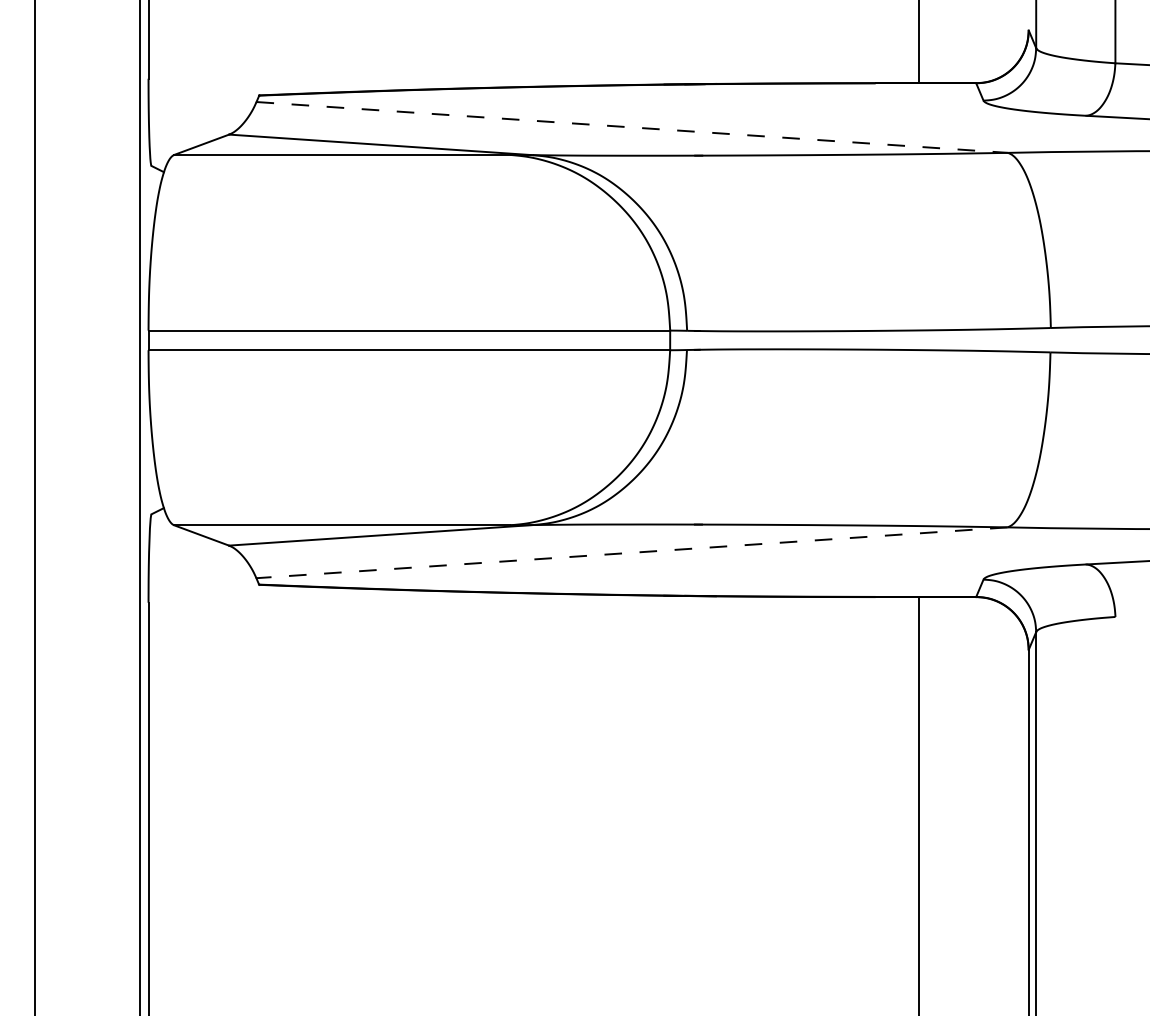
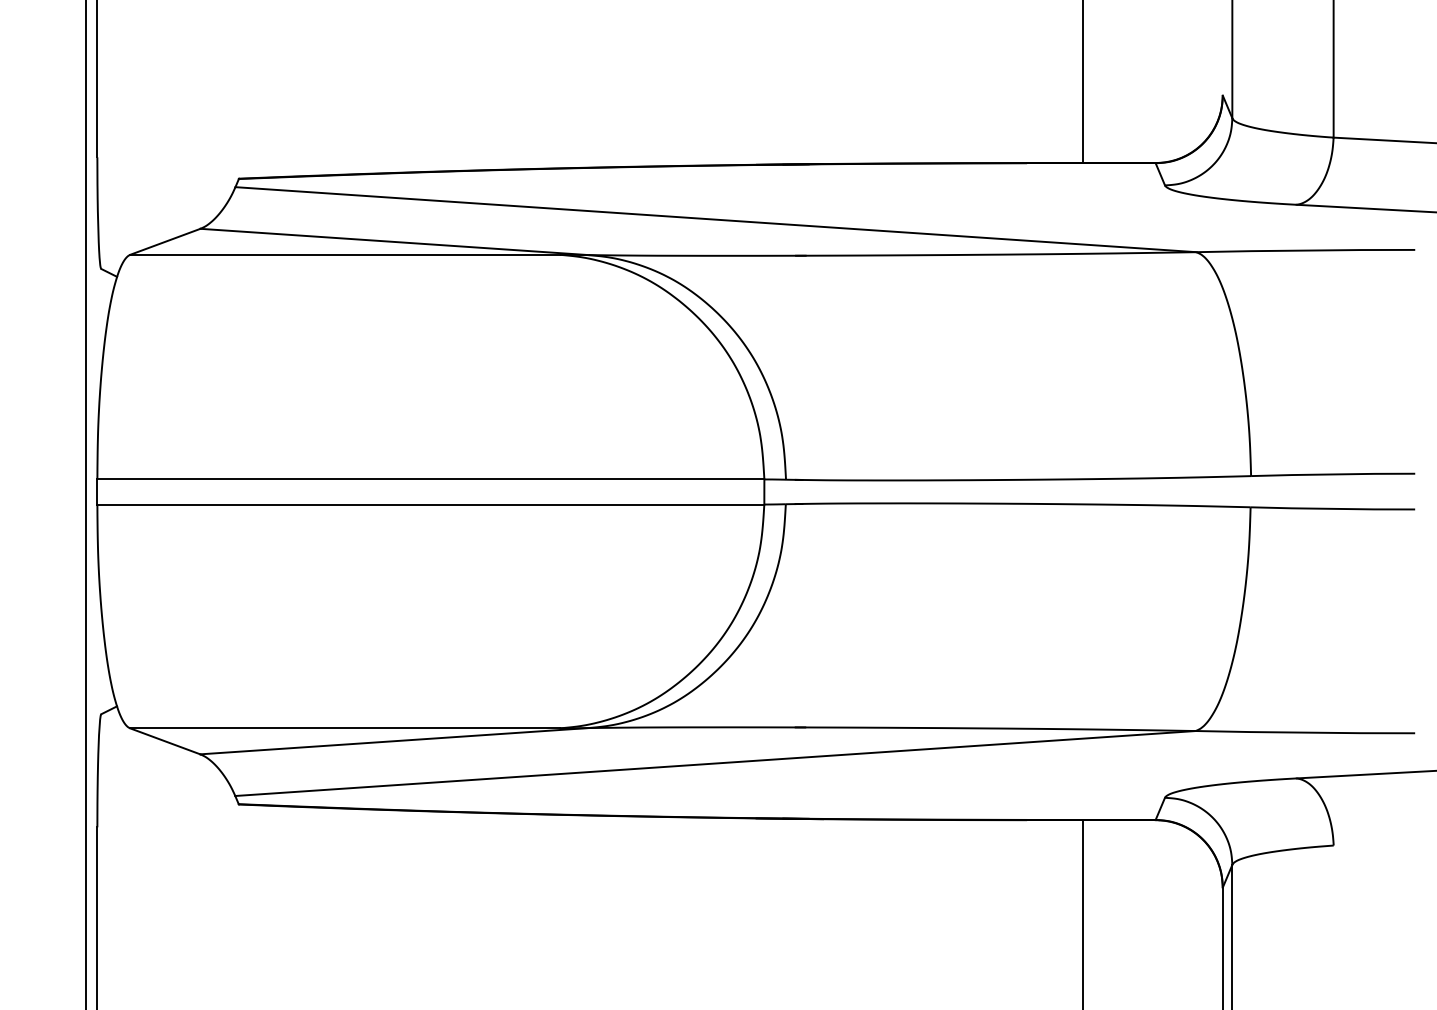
line: (632, 127) -> (716, 219), dashed -> solid
line: (631, 552) -> (714, 763), dashed -> solid

